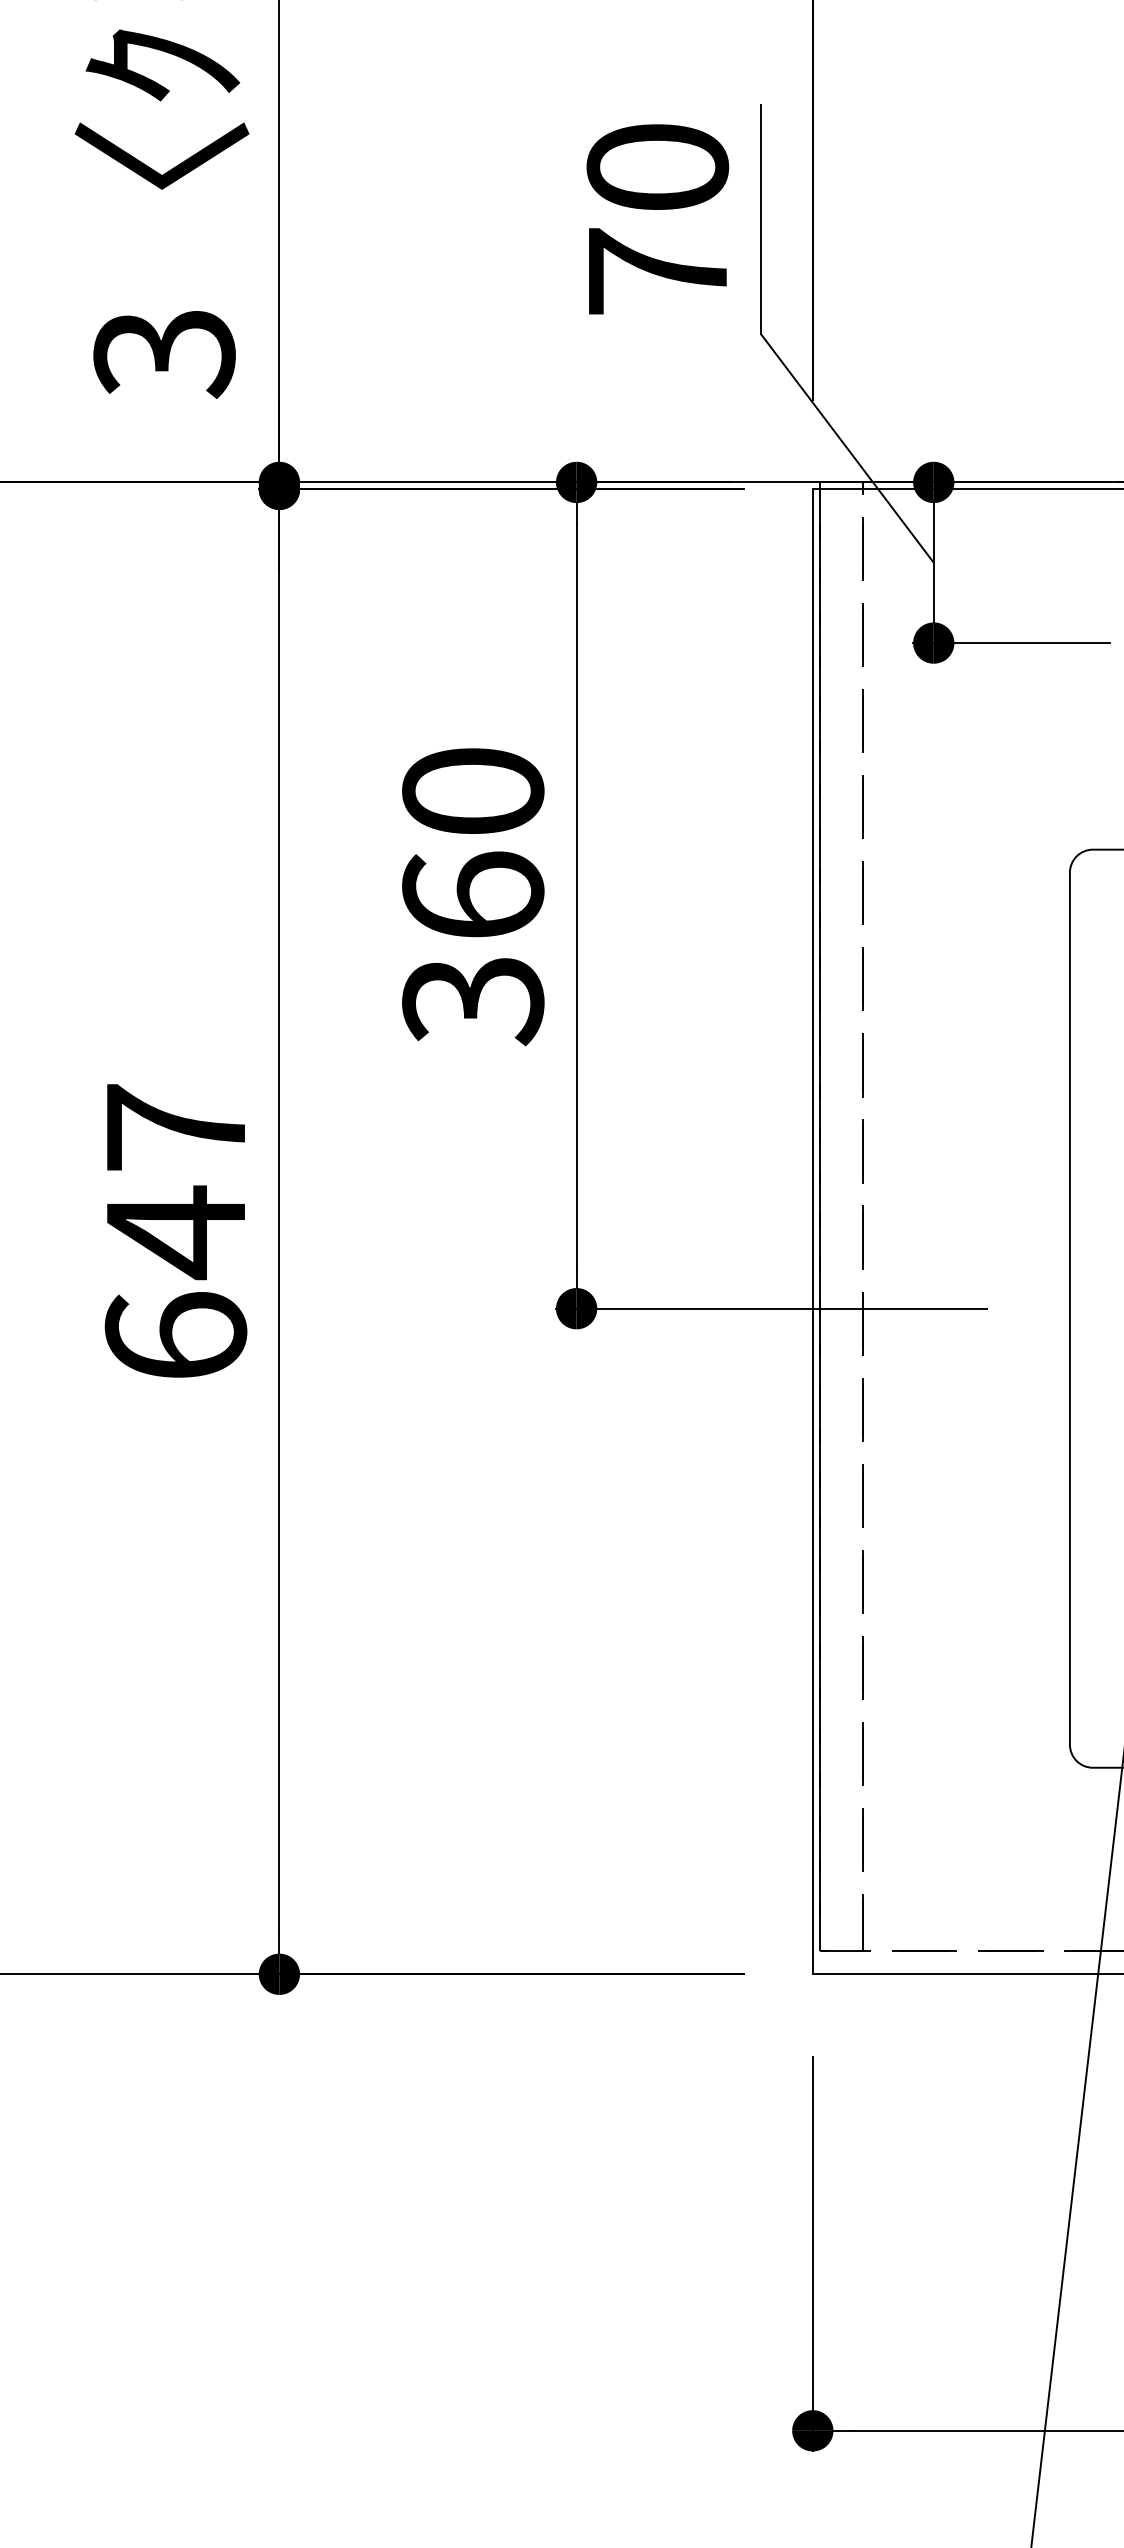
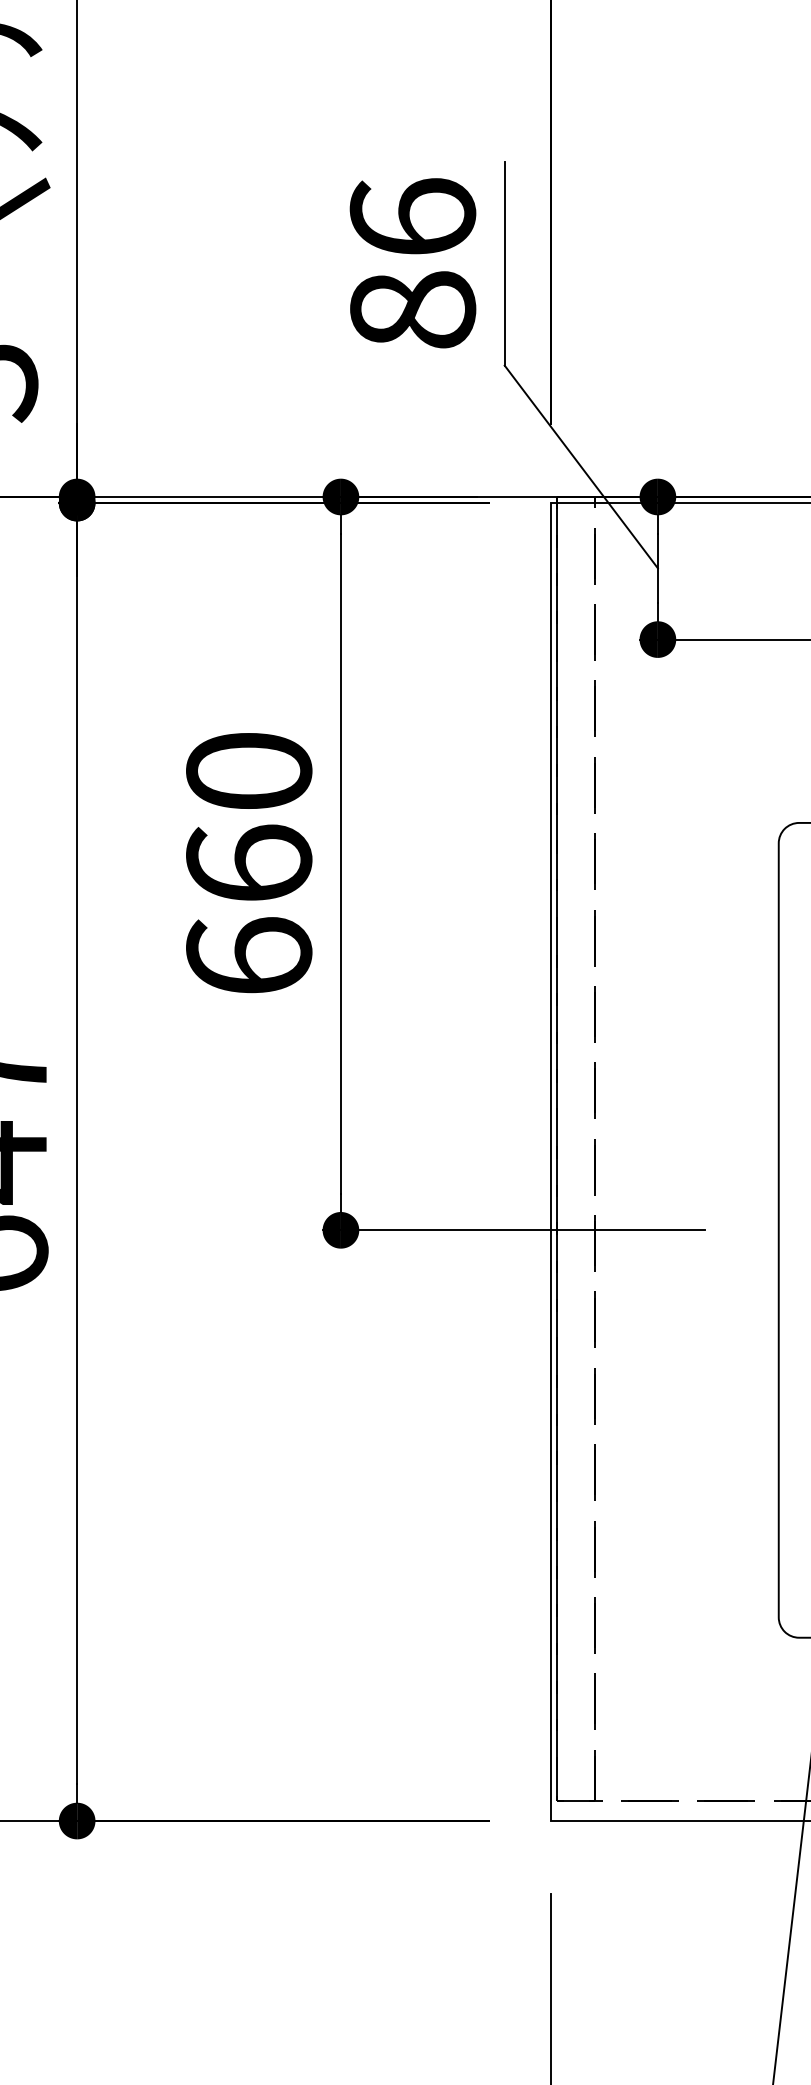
text: (657, 218) -> (412, 262), 70 -> 86
text: (473, 1000) -> (249, 956), 360 -> 660

